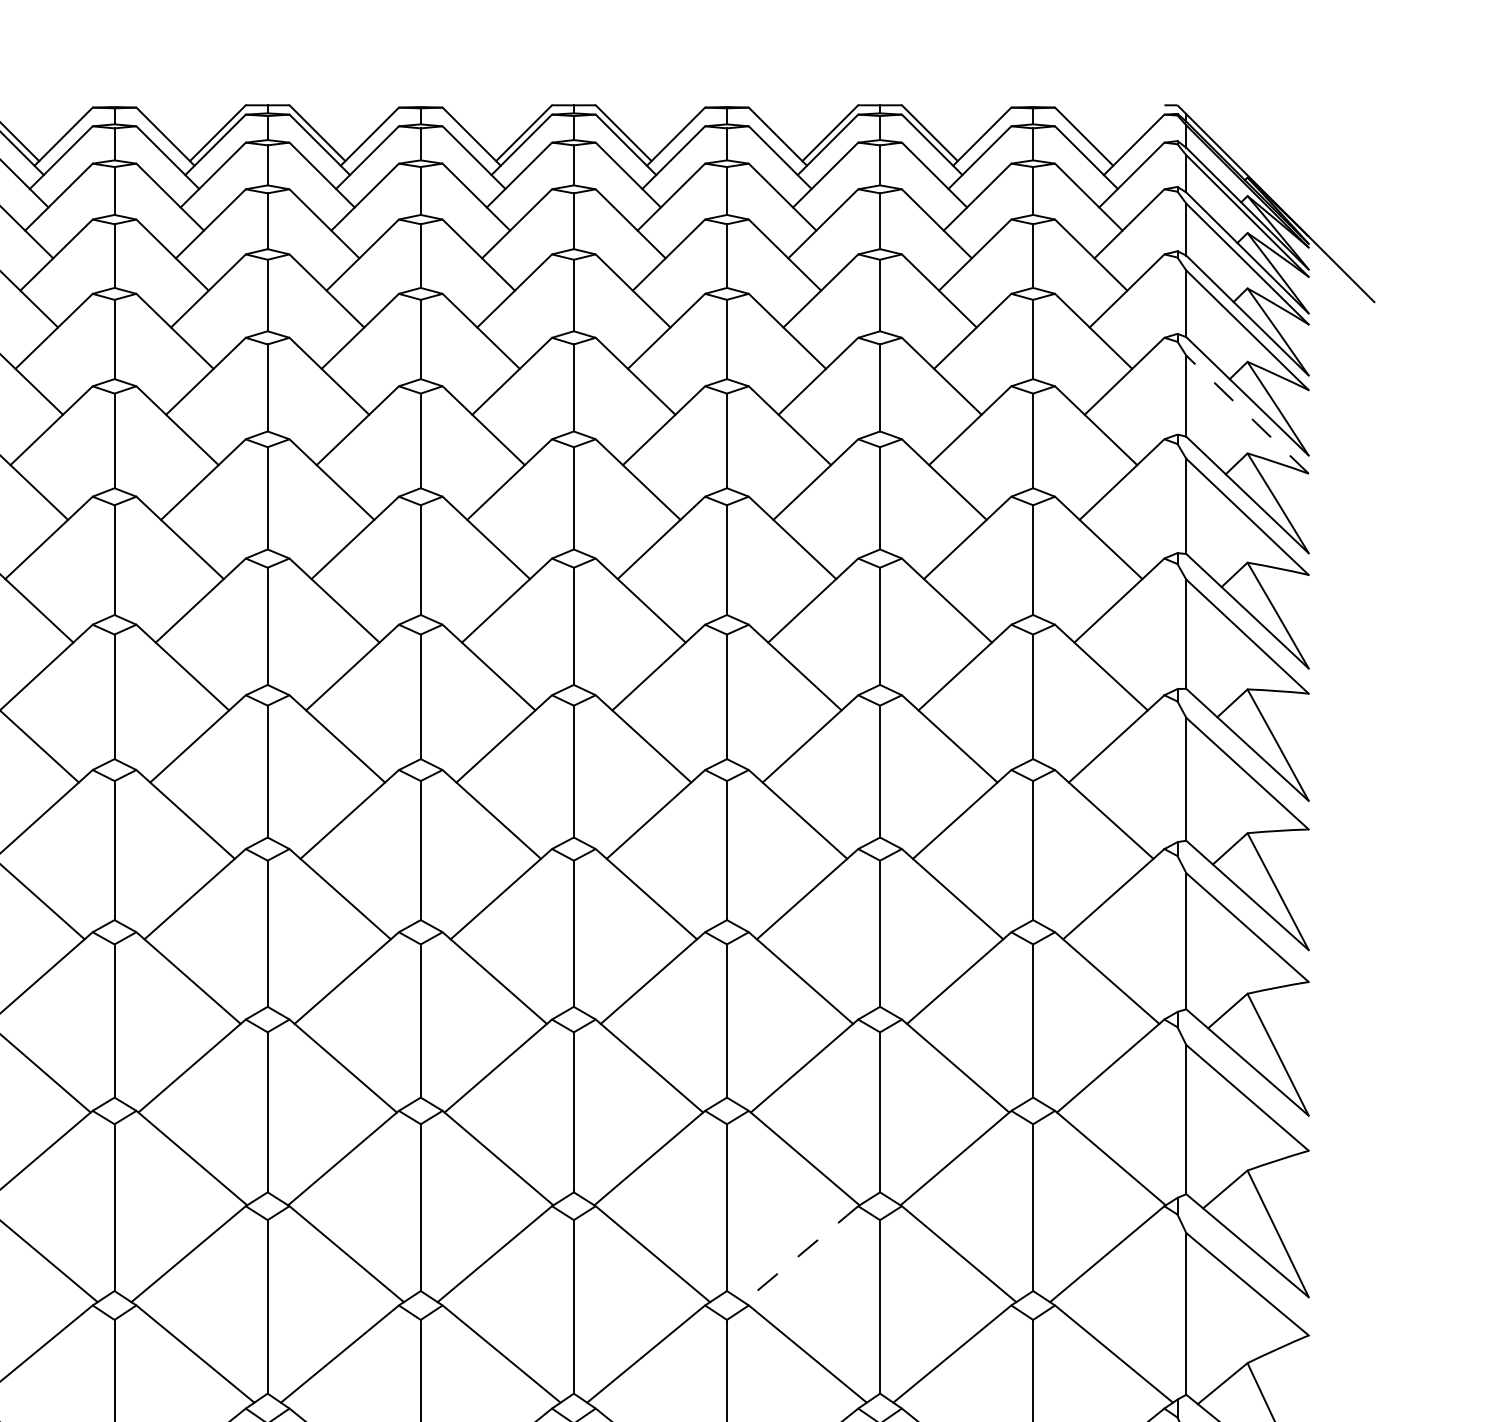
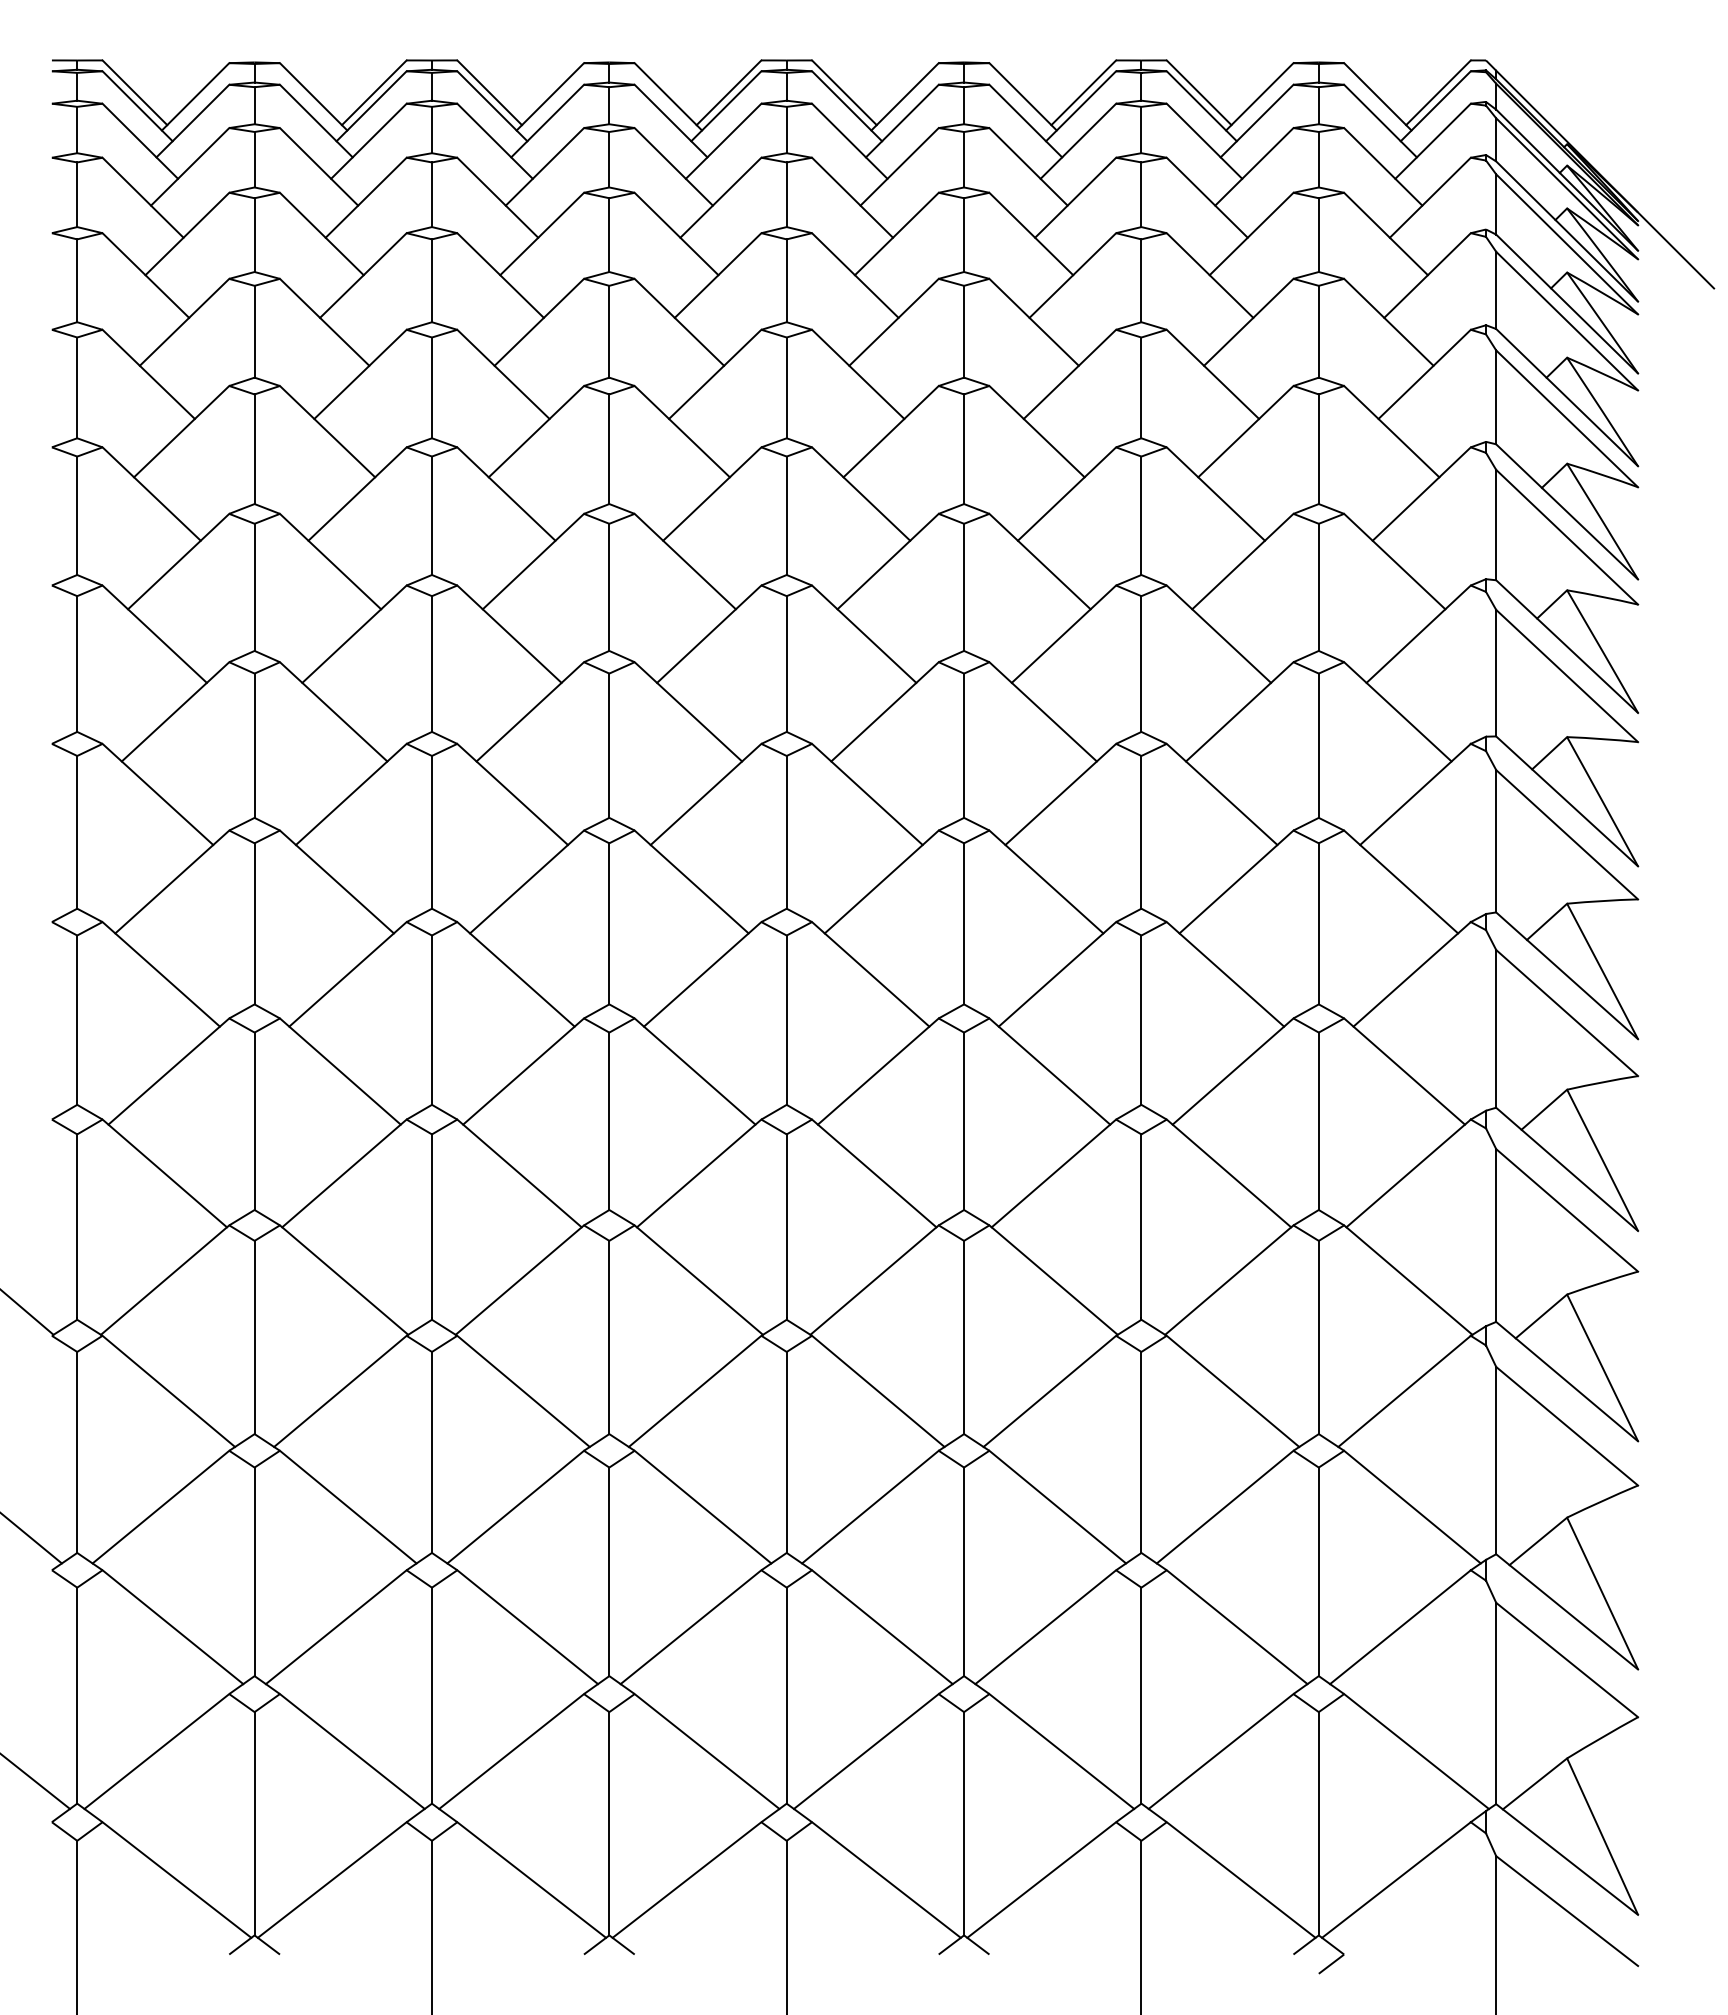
line: (1136, 132) -> (1438, 92), added
line: (1247, 414) -> (1567, 418), dashed -> solid
line: (800, 1254) -> (1049, 1391), dashed -> solid

